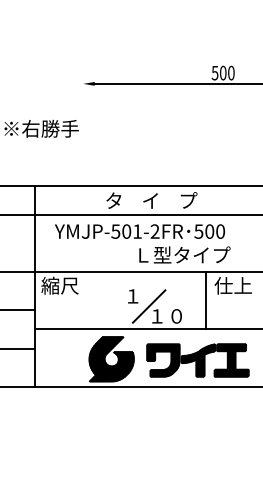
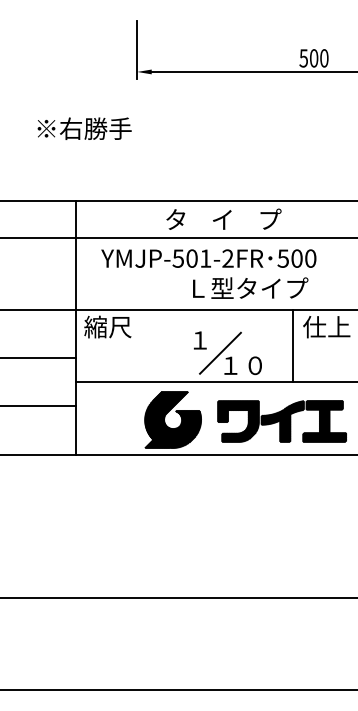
line: (83, 66) -> (137, 50), added
text: (184, 254) -> (250, 287), moved

